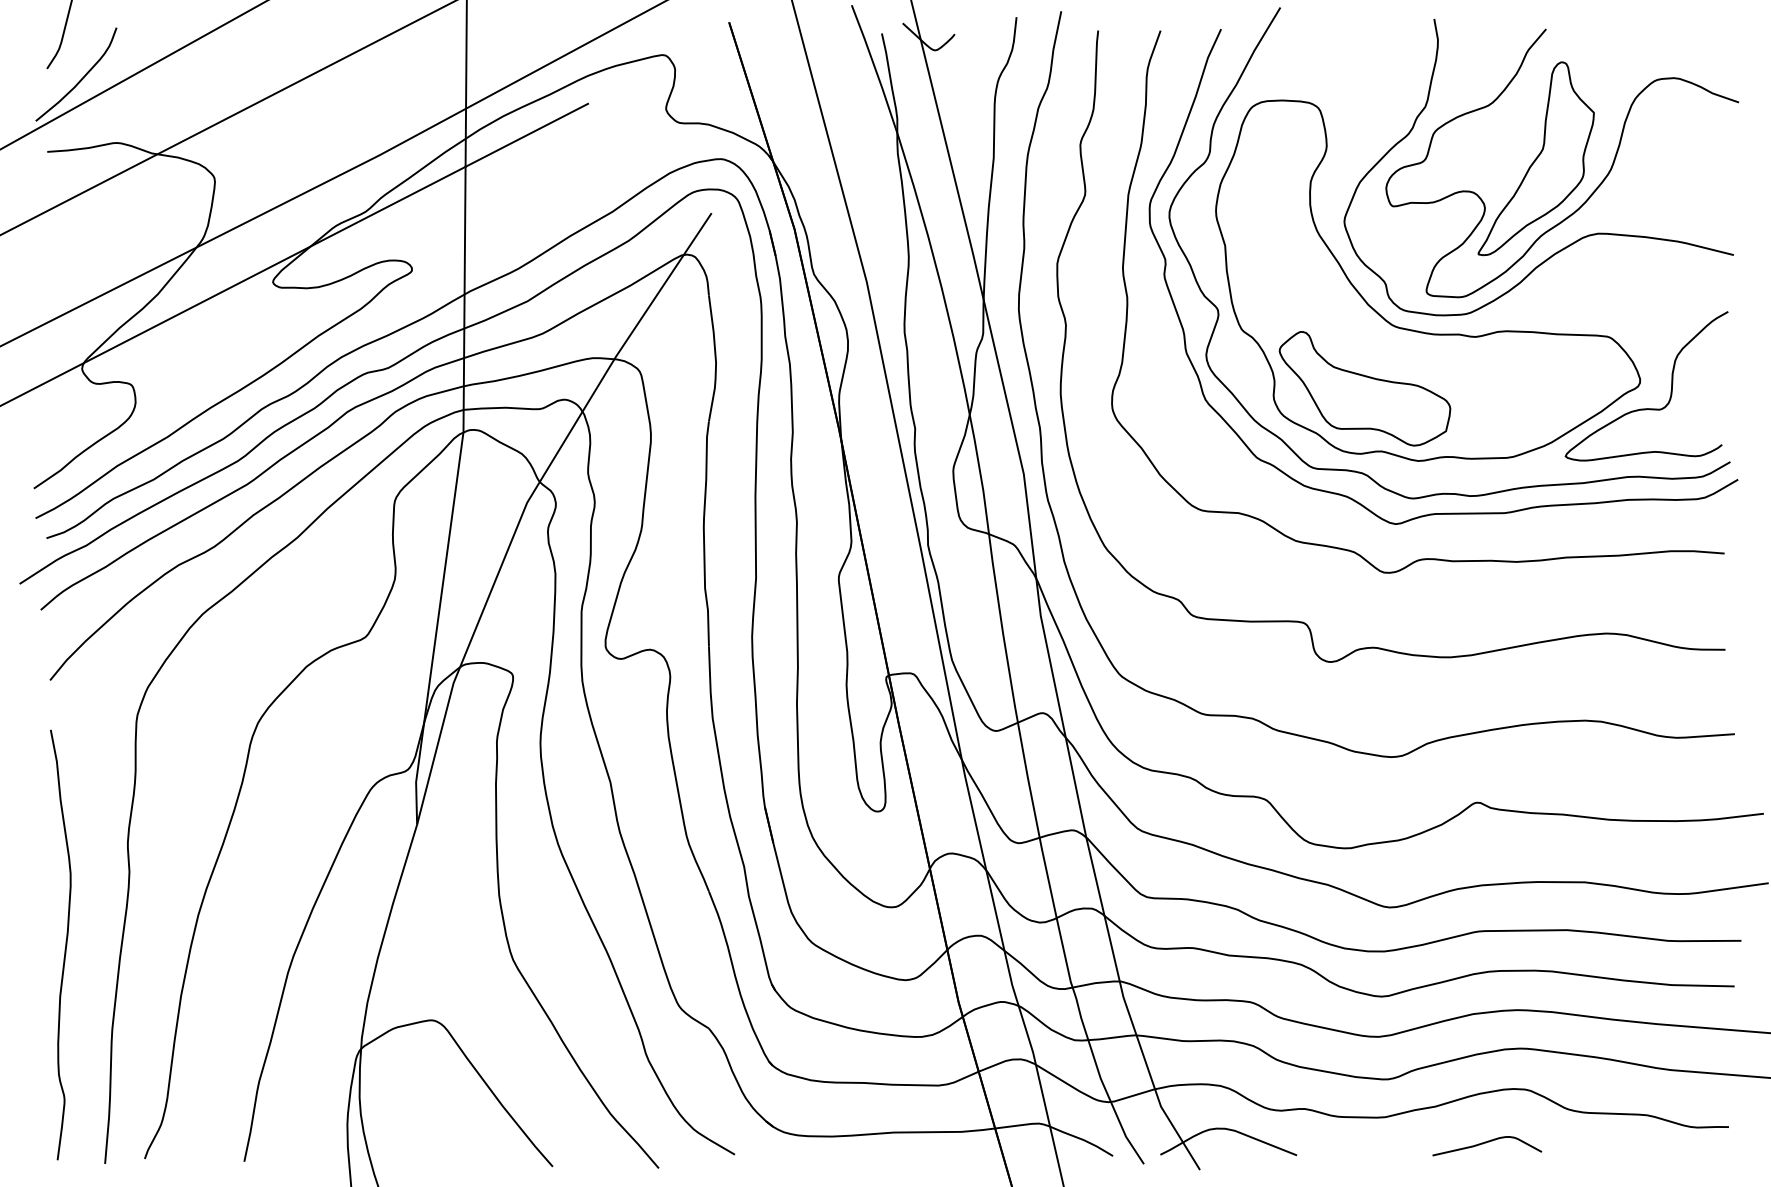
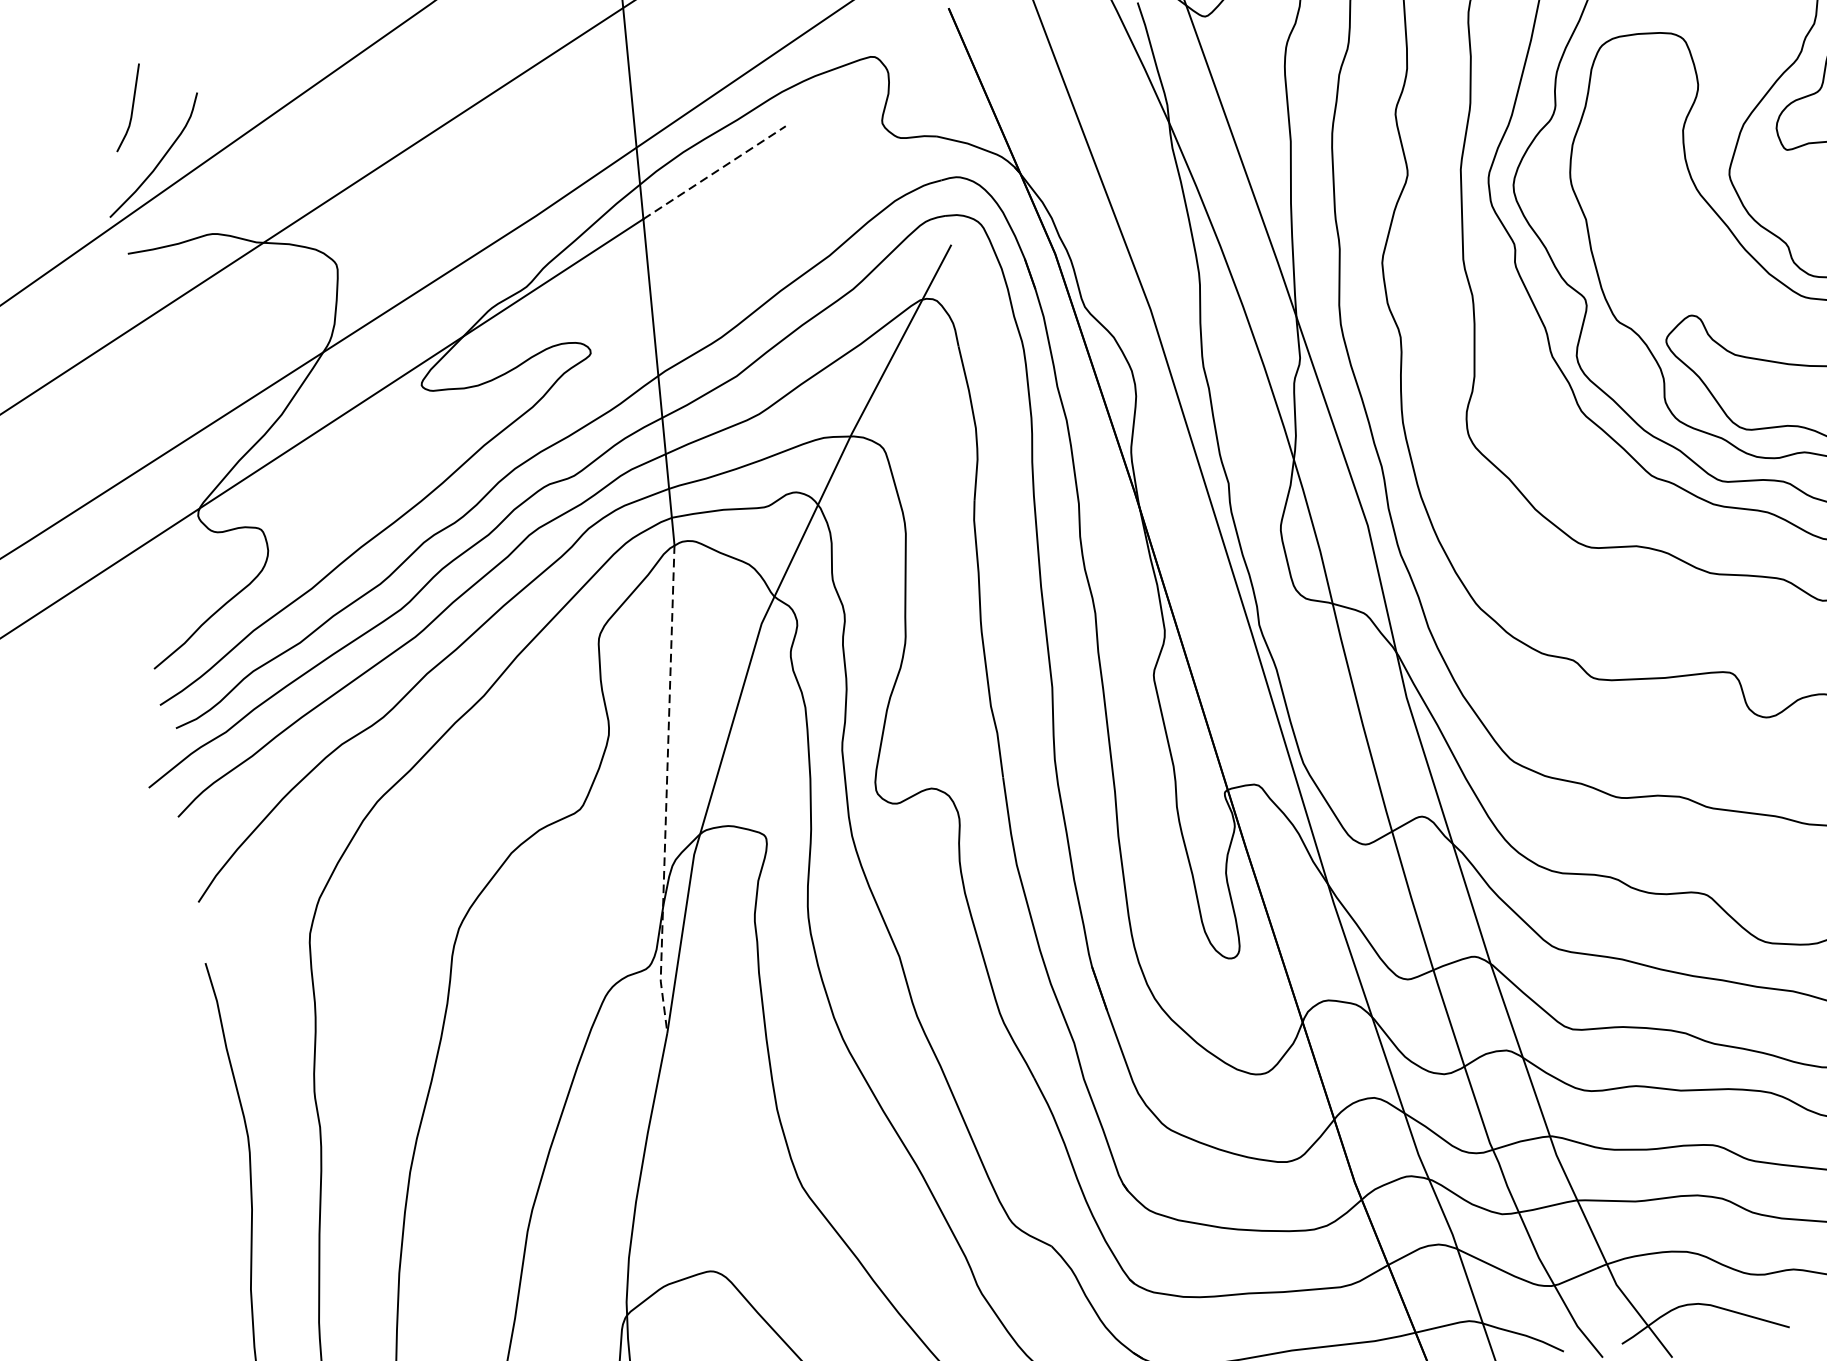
line: (526, 135) -> (714, 172), solid -> dashed
line: (436, 628) -> (666, 789), solid -> dashed

